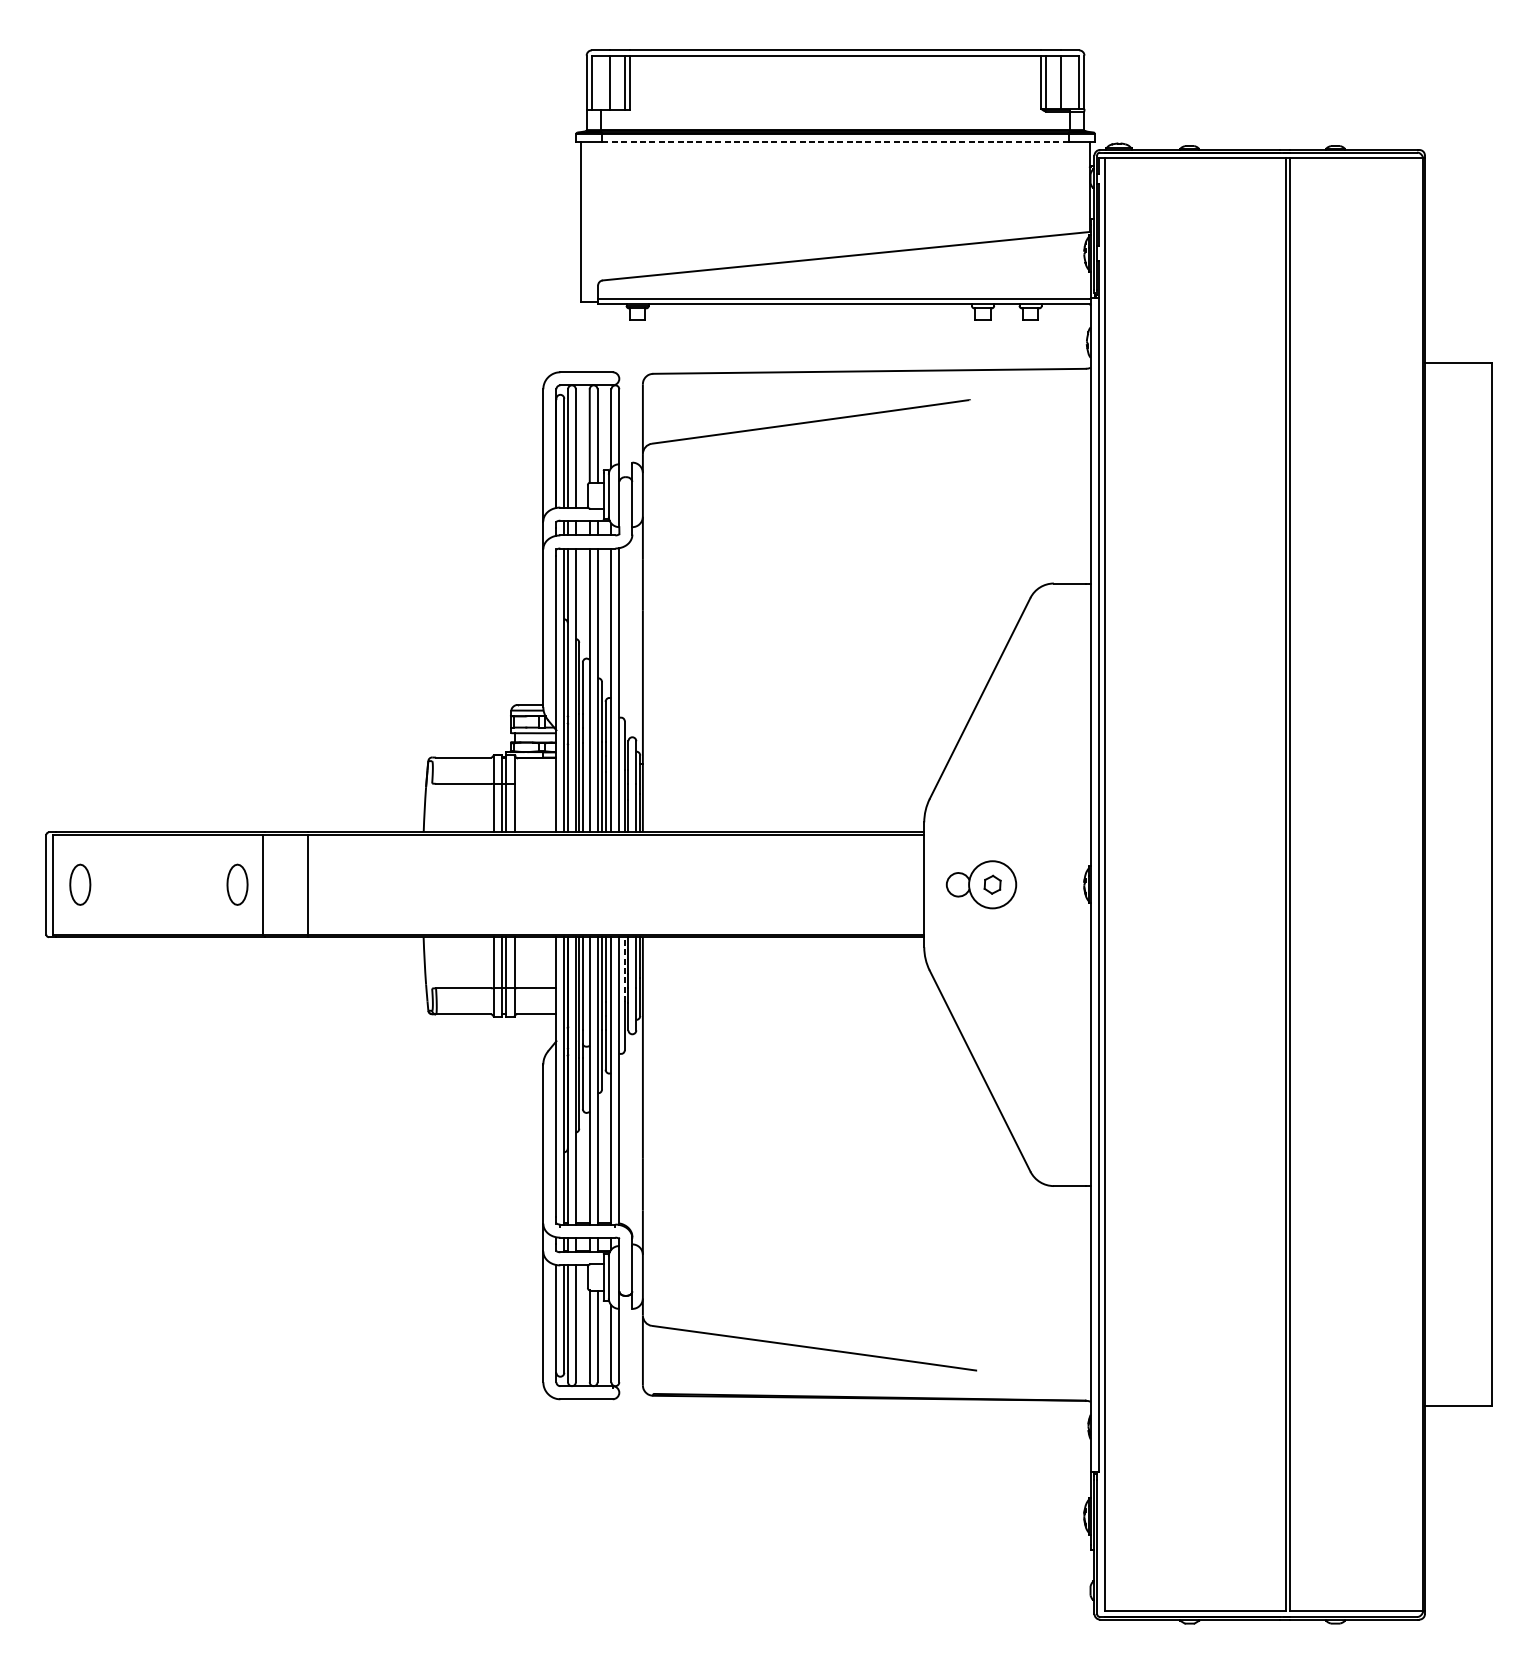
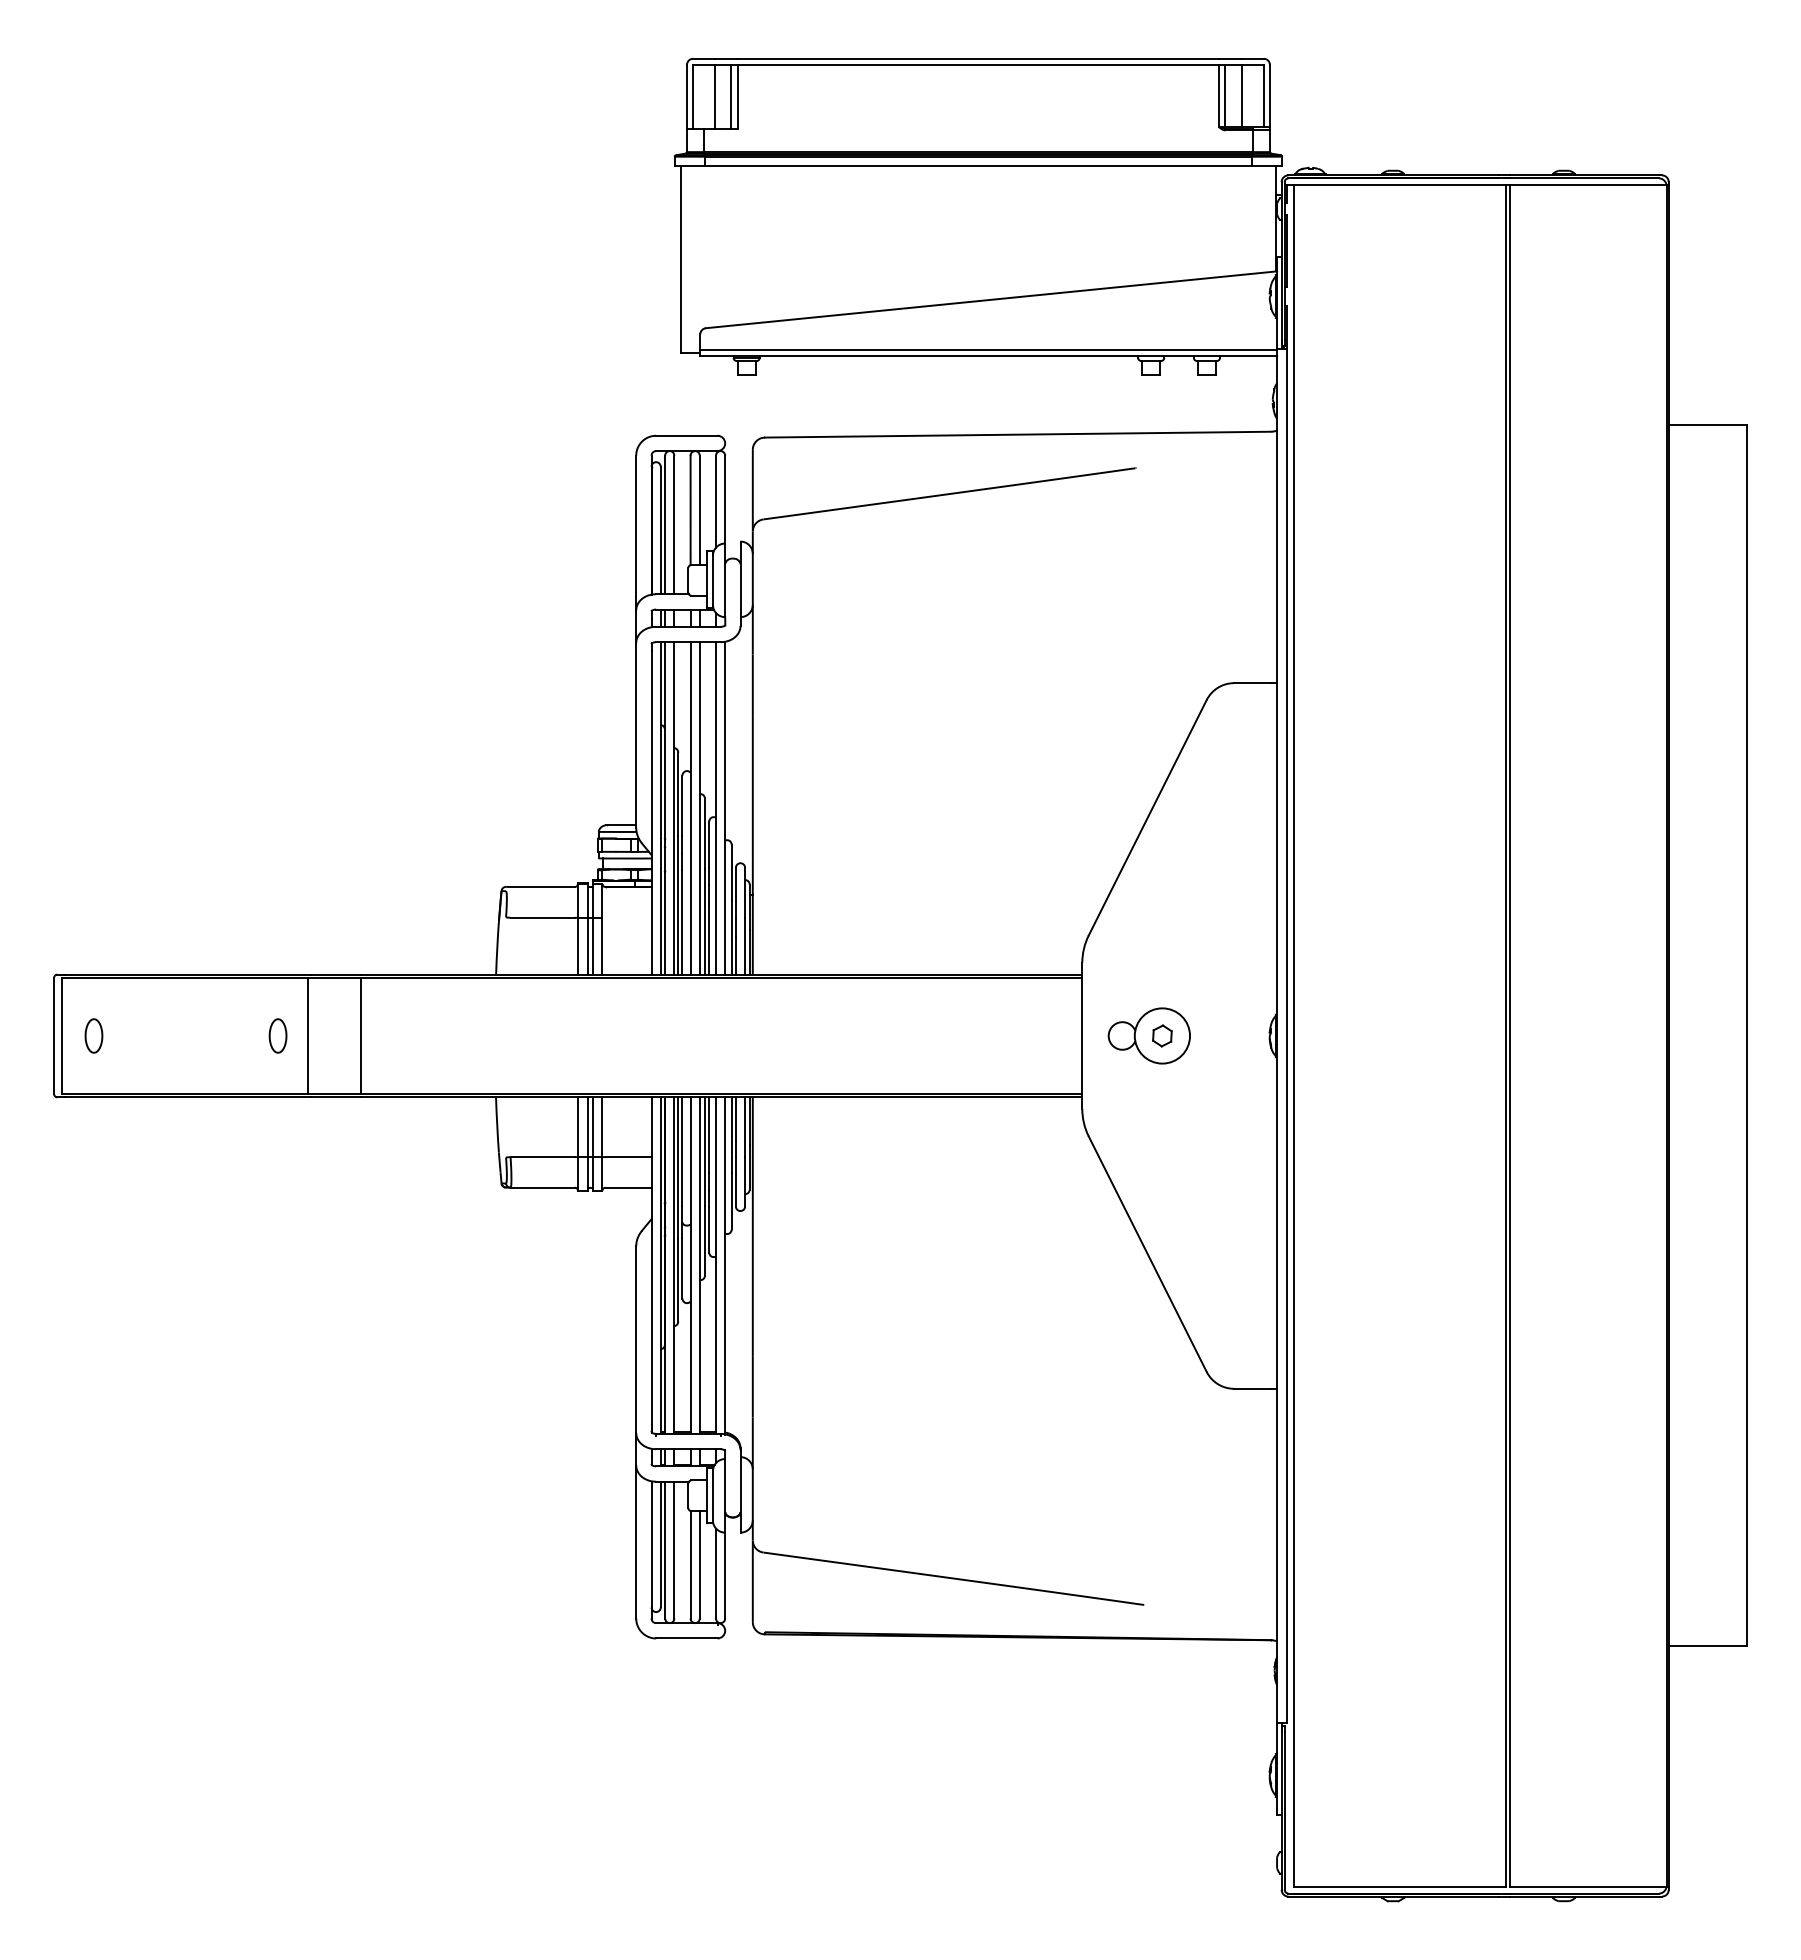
line: (835, 142) -> (978, 166), dashed -> solid
part: (79, 884) -> (93, 1035), size x0.71
part: (237, 884) -> (277, 1035), size x0.71
line: (624, 968) -> (731, 1134), dashed -> solid

